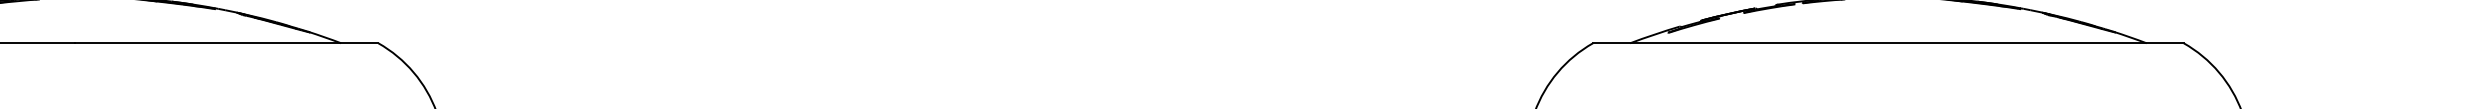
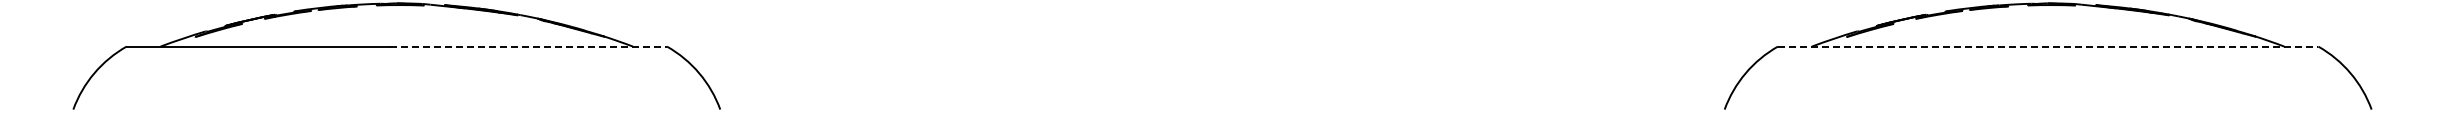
line: (226, 43) -> (528, 46), solid -> dashed
line: (1888, 43) -> (2048, 46), solid -> dashed

